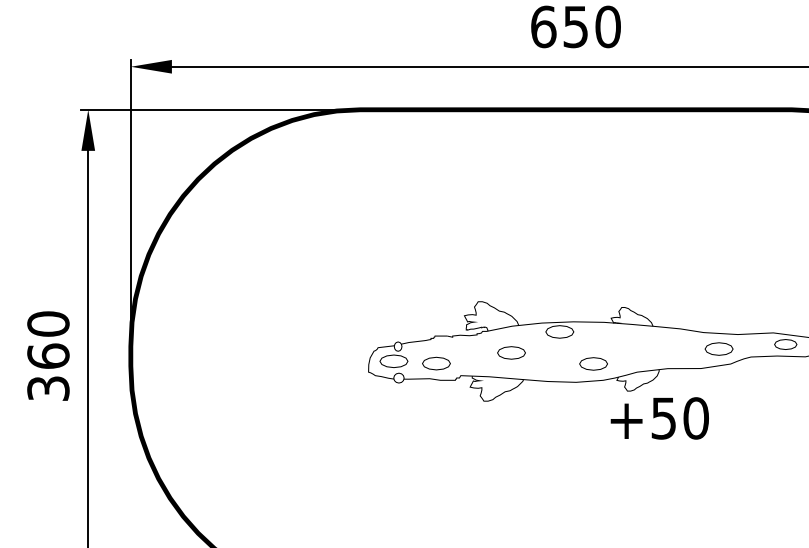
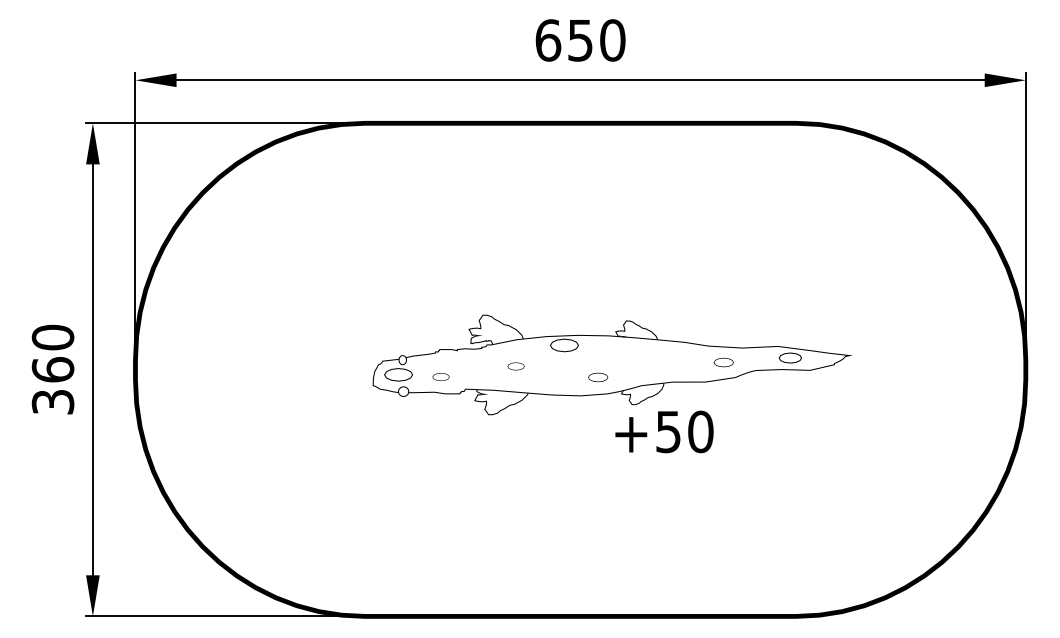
part: (718, 348) -> (723, 362), size x0.7
part: (510, 352) -> (515, 366), size x0.6
part: (435, 362) -> (440, 376), size x0.6
part: (592, 363) -> (597, 377), size x0.7

